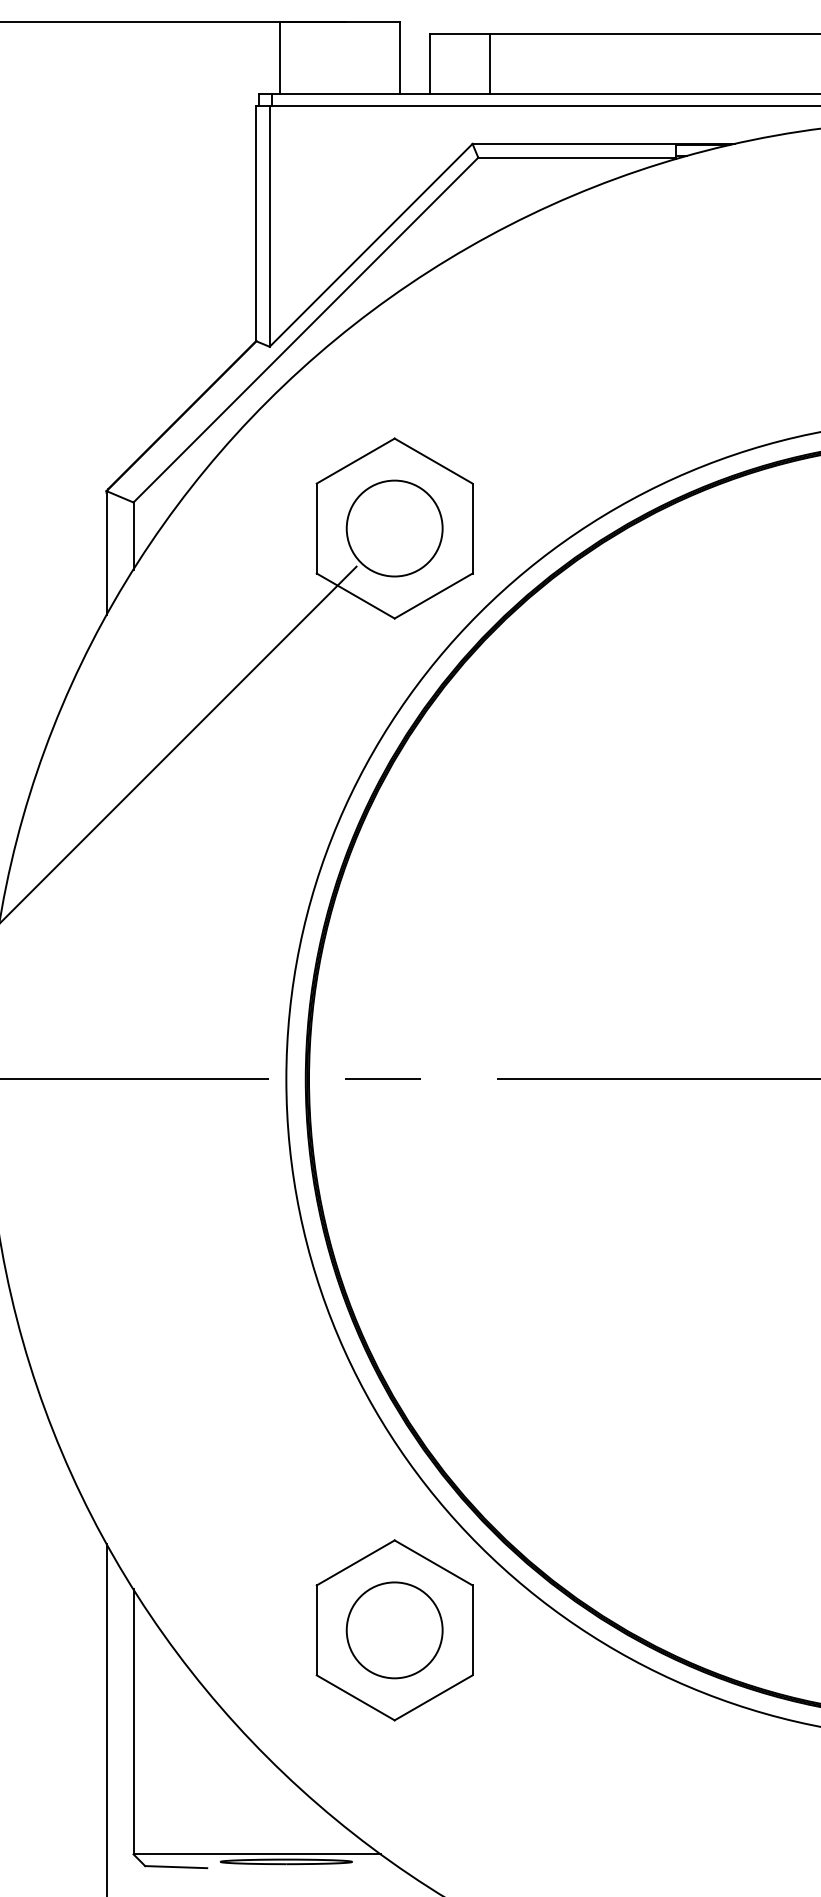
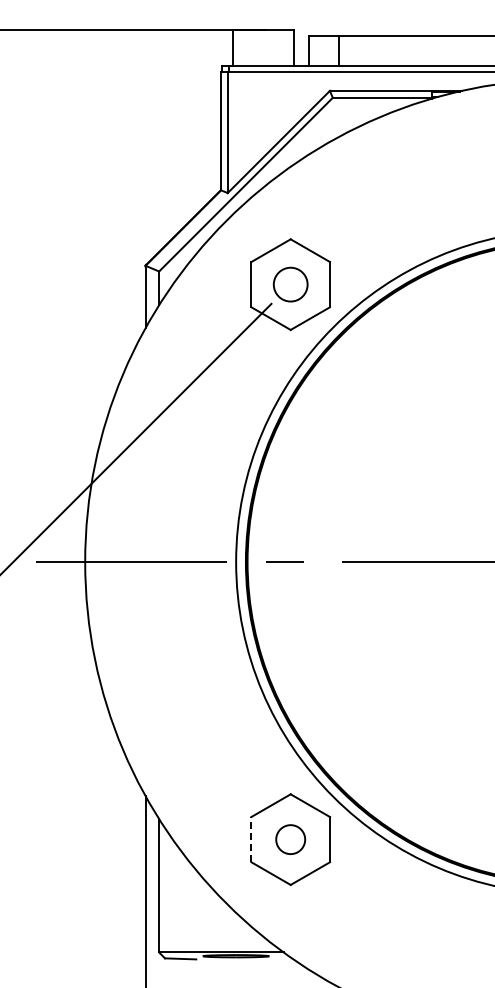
circle: (394, 528) -> (290, 284), size x0.7
line: (316, 1630) -> (251, 839), solid -> dashed
circle: (394, 1630) -> (290, 839), size x0.6

